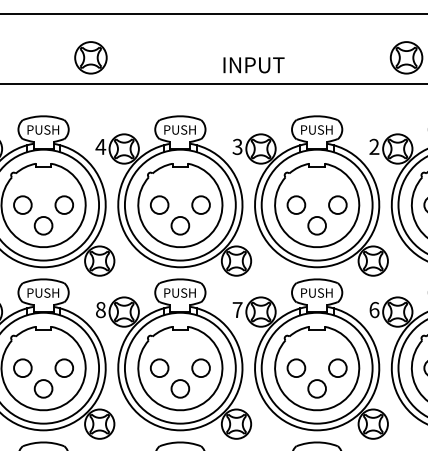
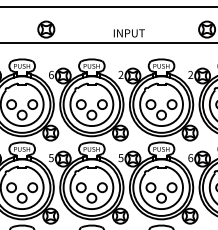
text: (99, 145) -> (50, 74), 4 -> 6
text: (236, 147) -> (120, 75), 3 -> 2
text: (99, 308) -> (50, 157), 8 -> 5
text: (236, 310) -> (120, 158), 7 -> 5

